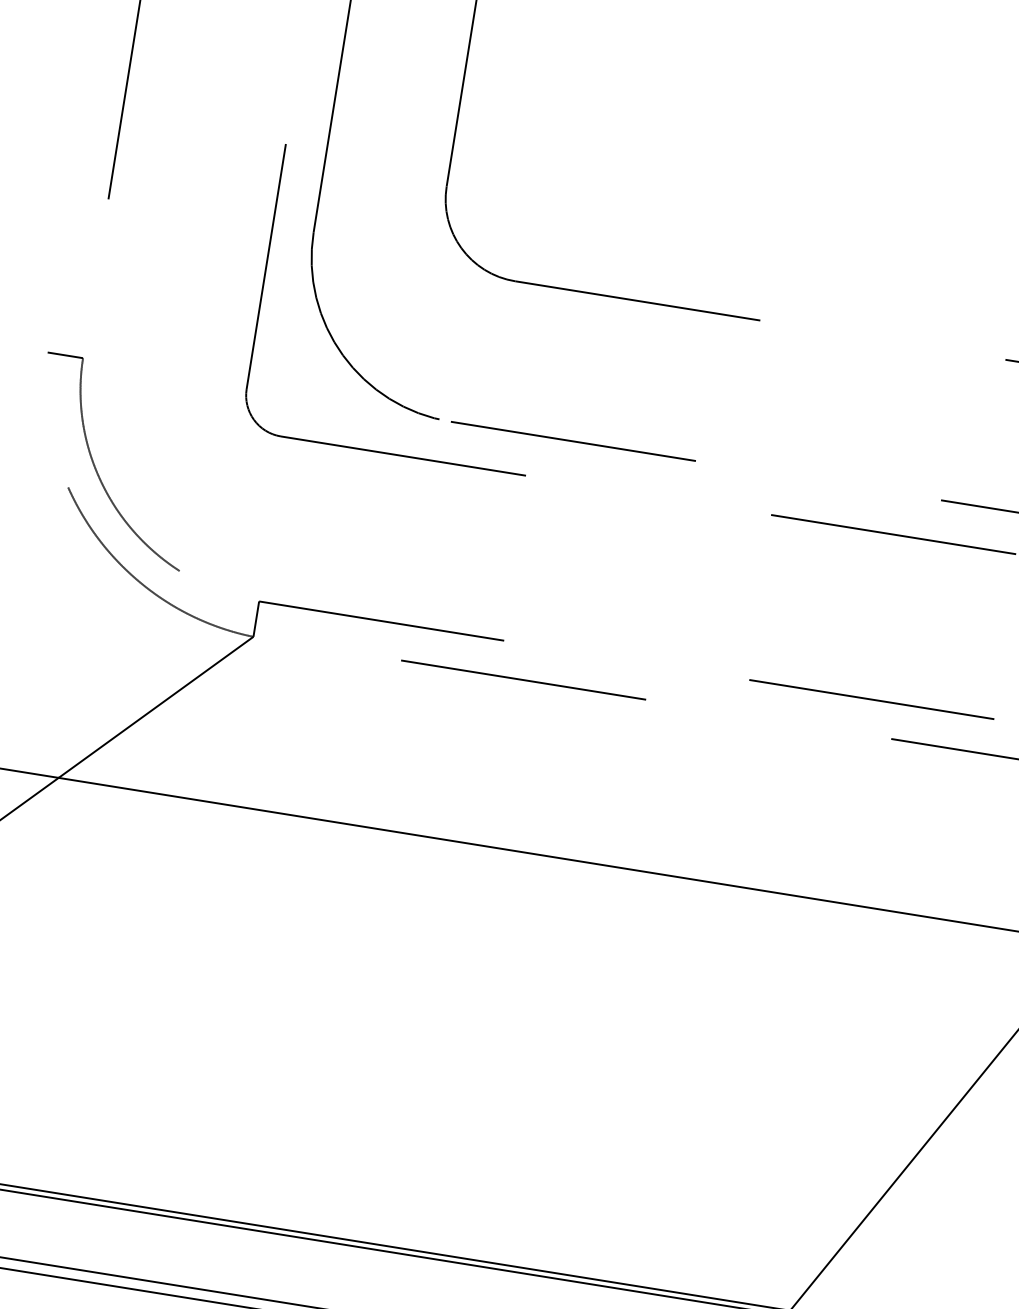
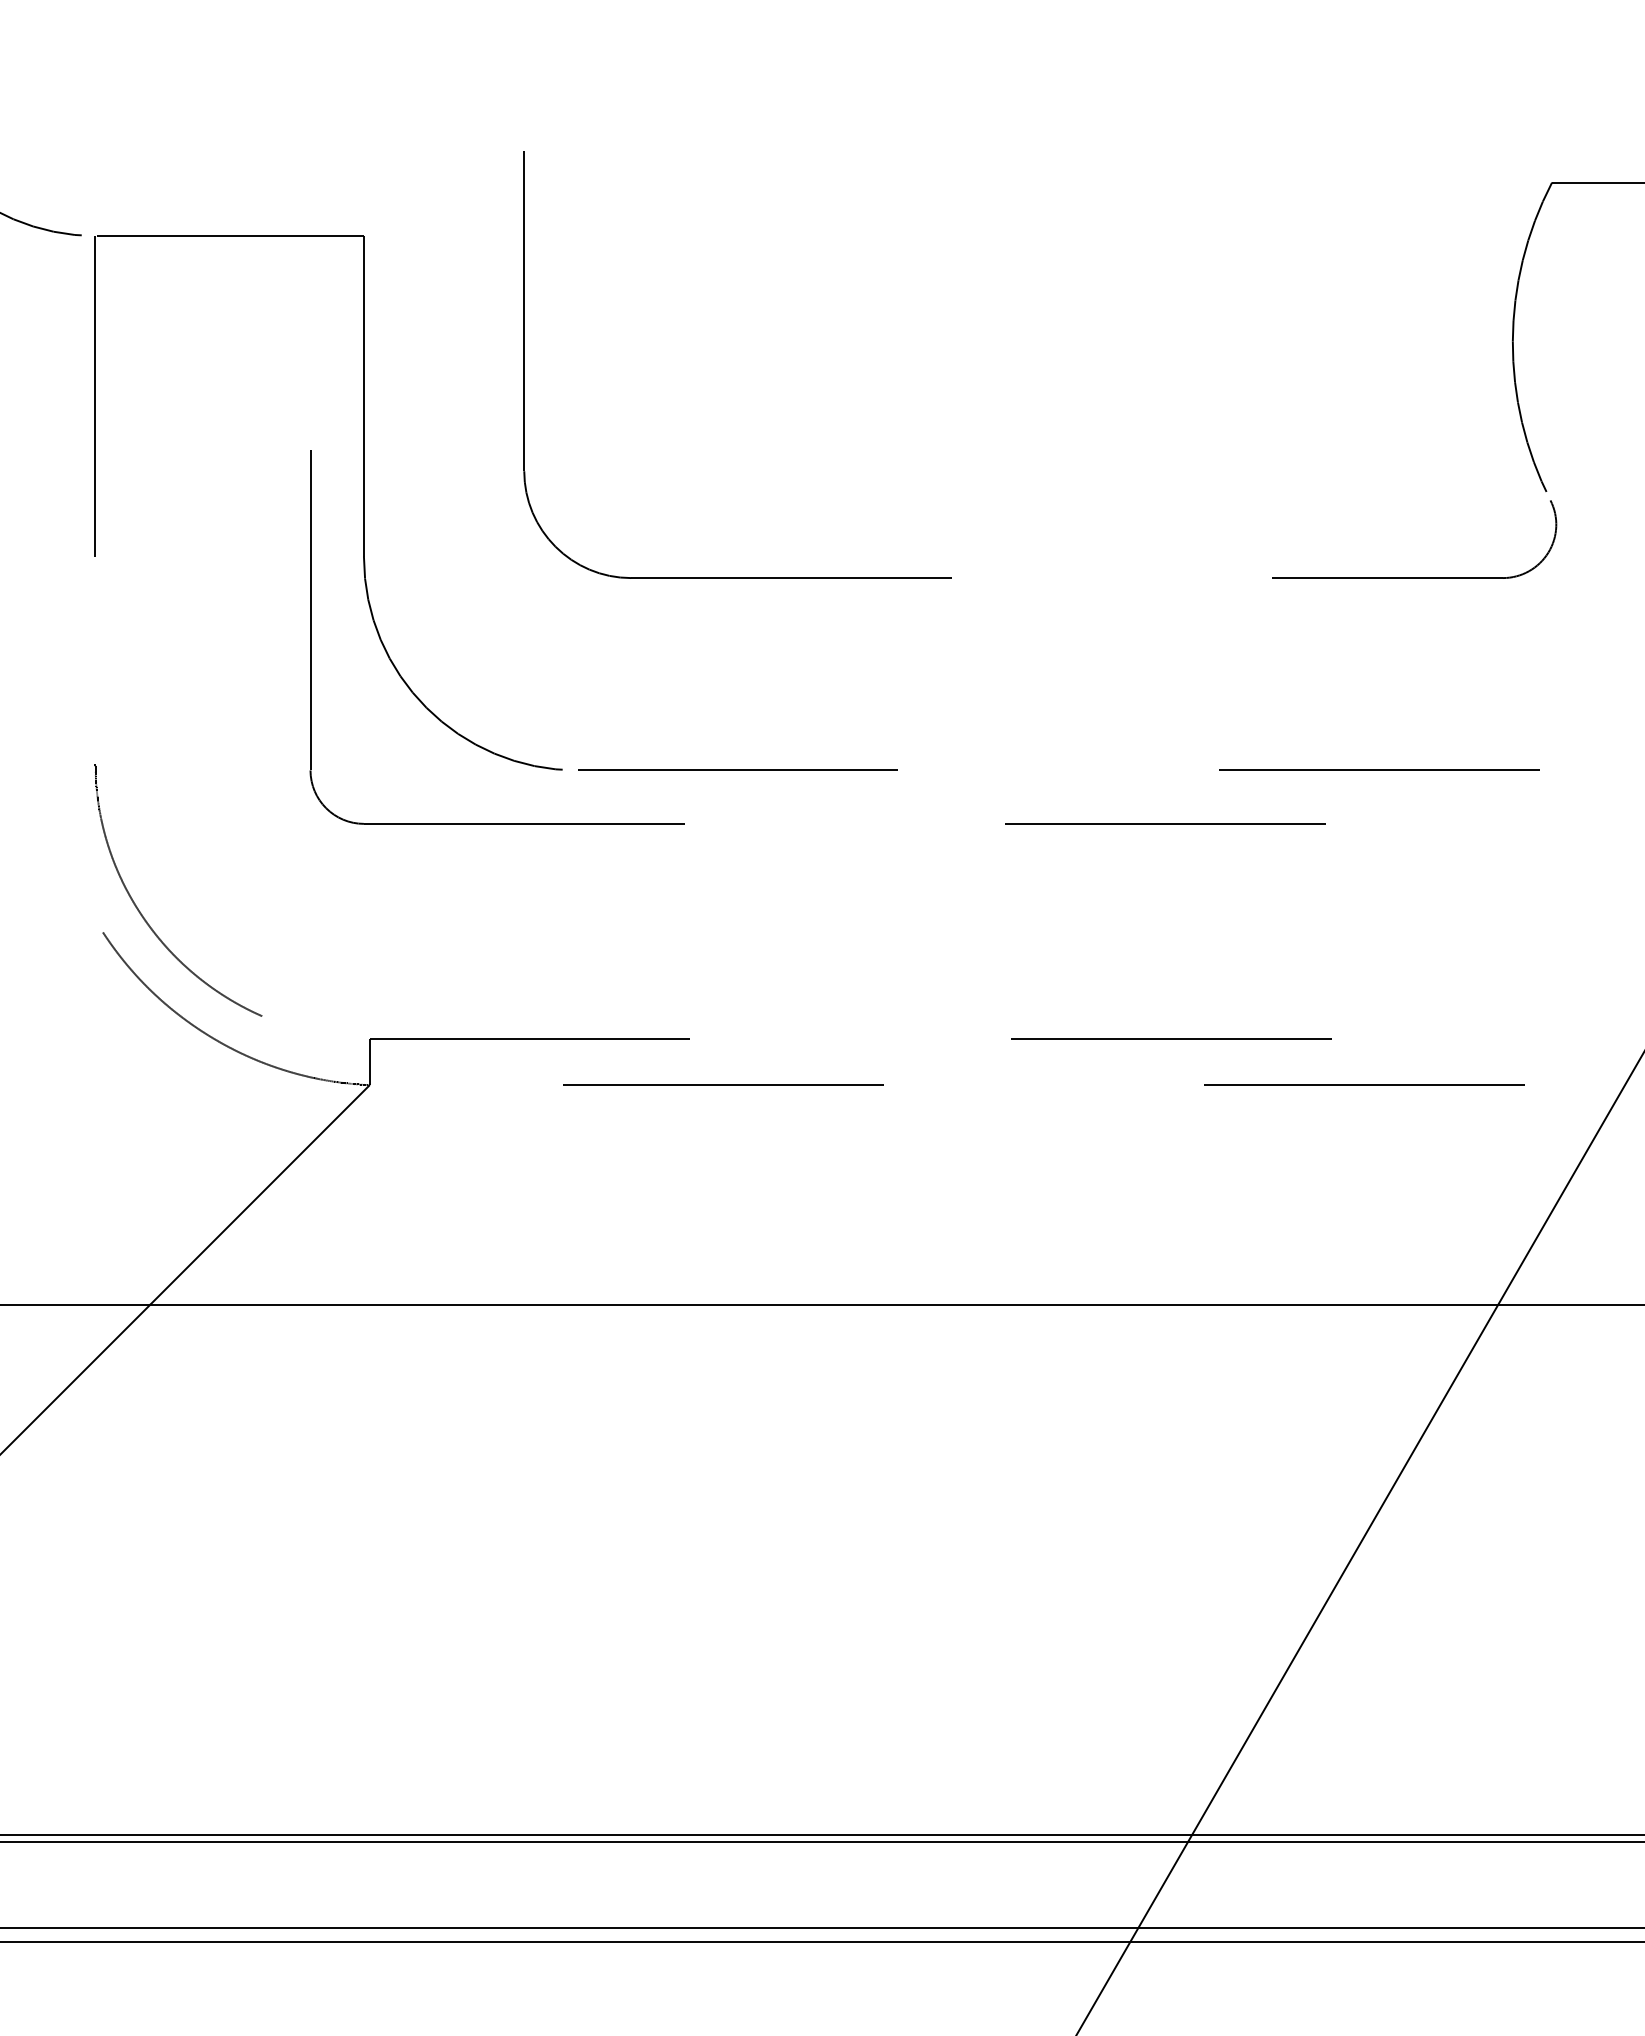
line: (65, 355) -> (72, 764), removed

